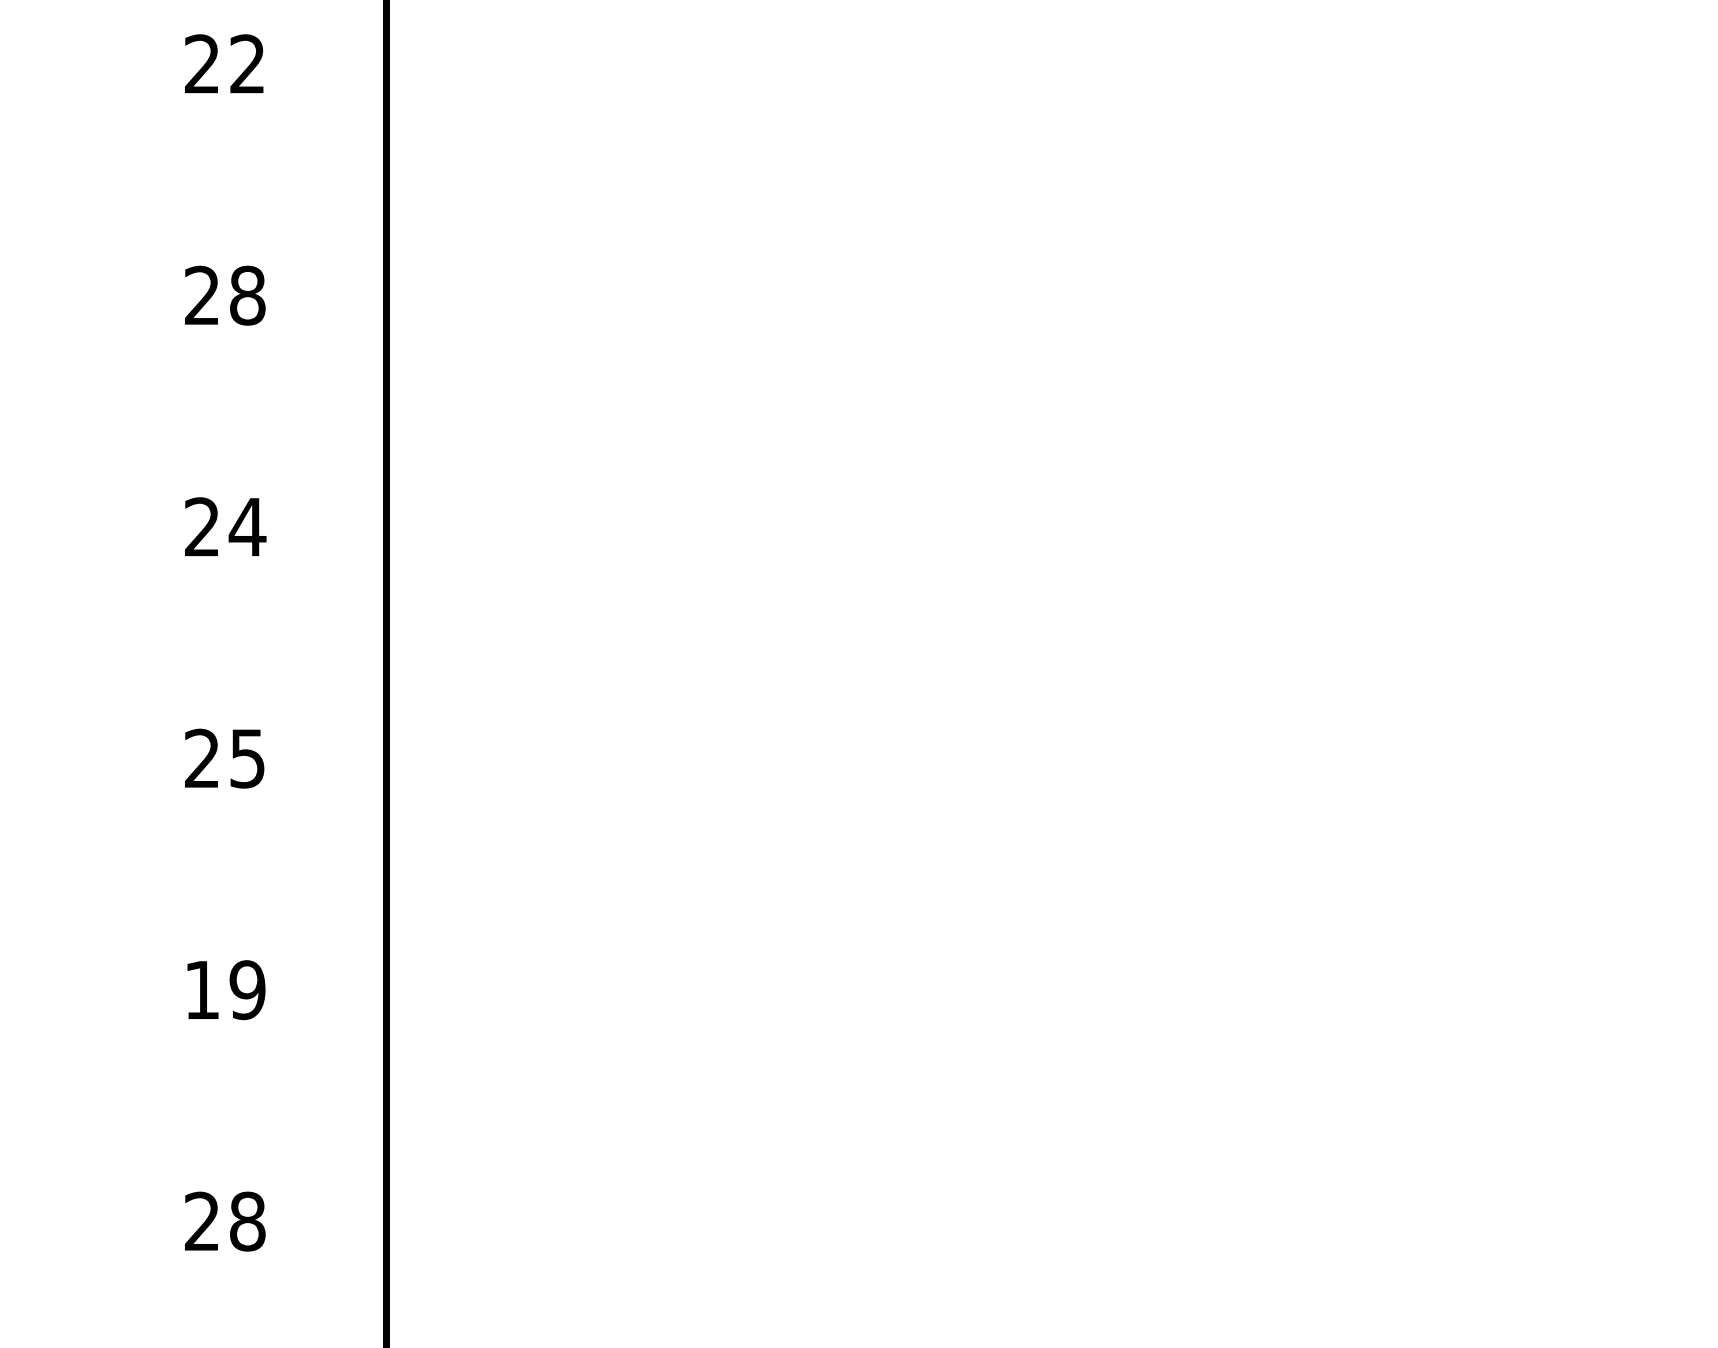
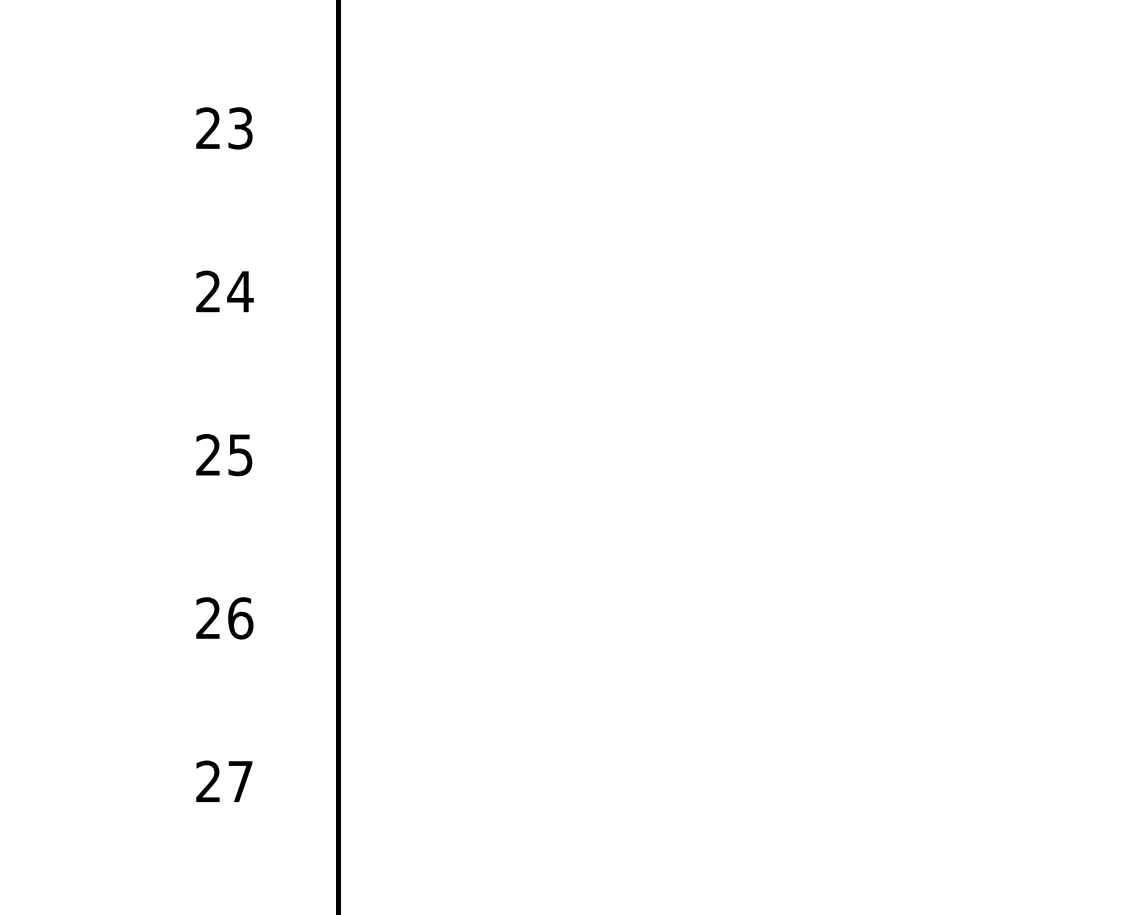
text: (247, 295) -> (240, 128), 28 -> 23
text: (225, 990) -> (224, 618), 19 -> 26
text: (247, 1221) -> (240, 781), 28 -> 27

